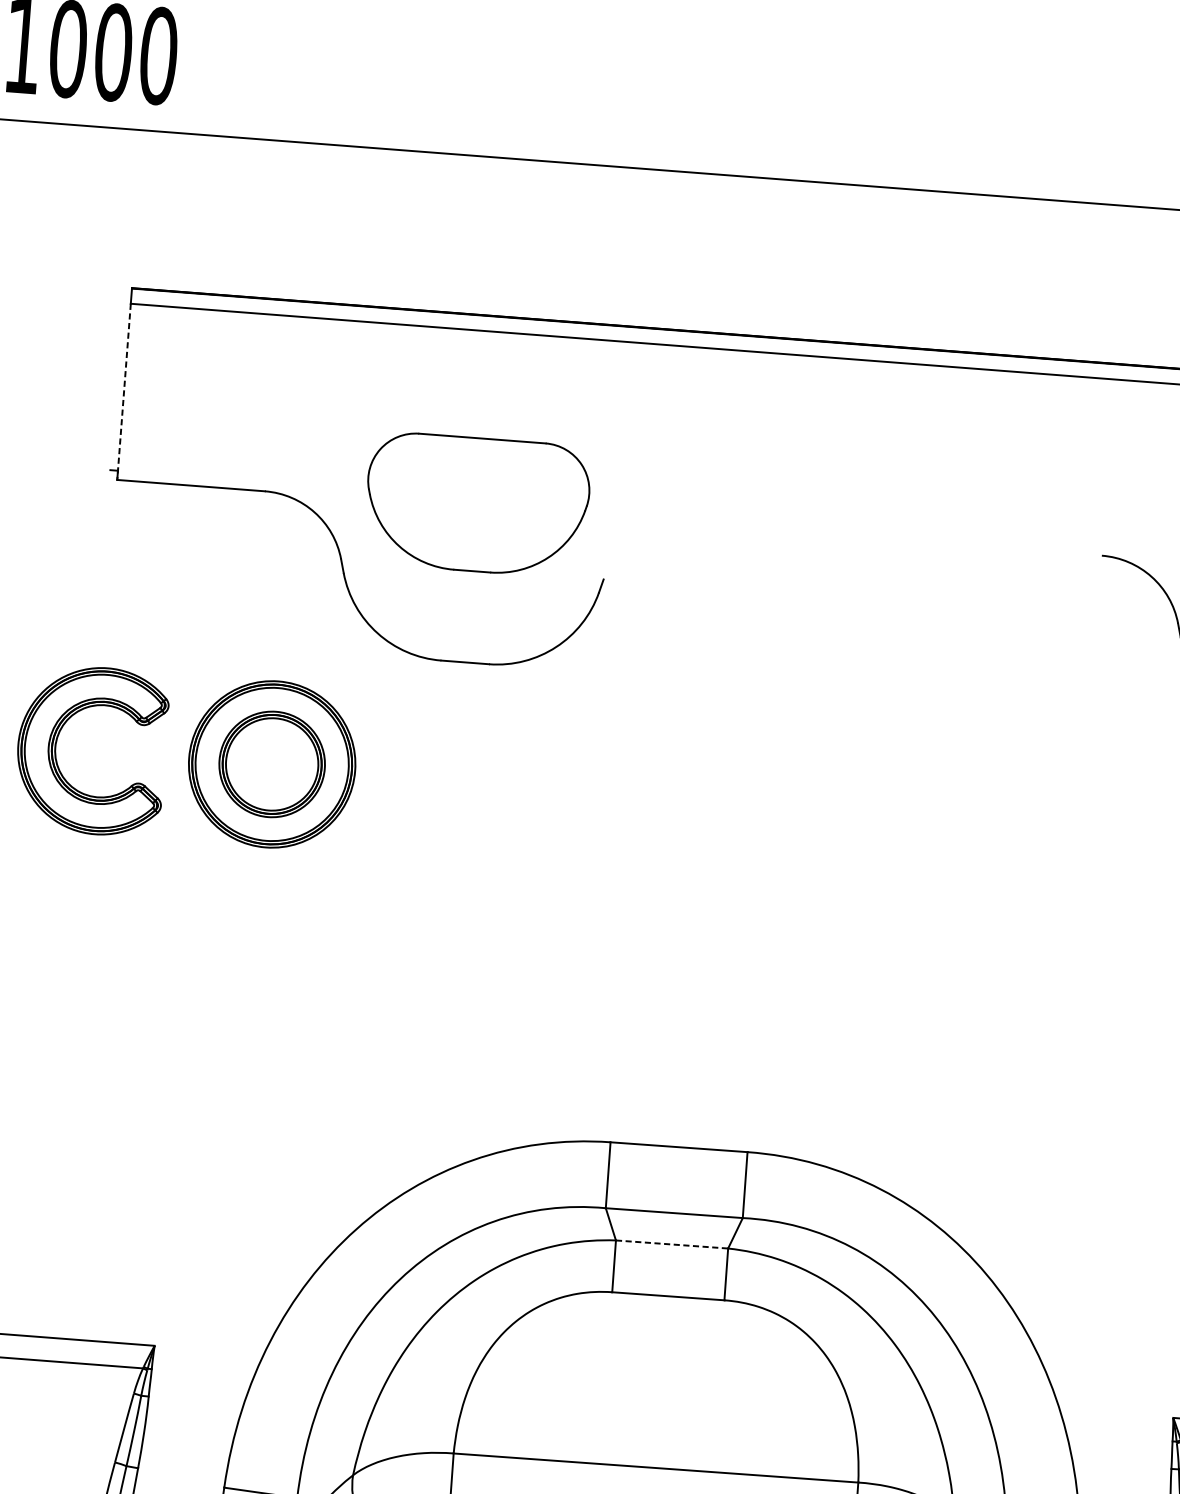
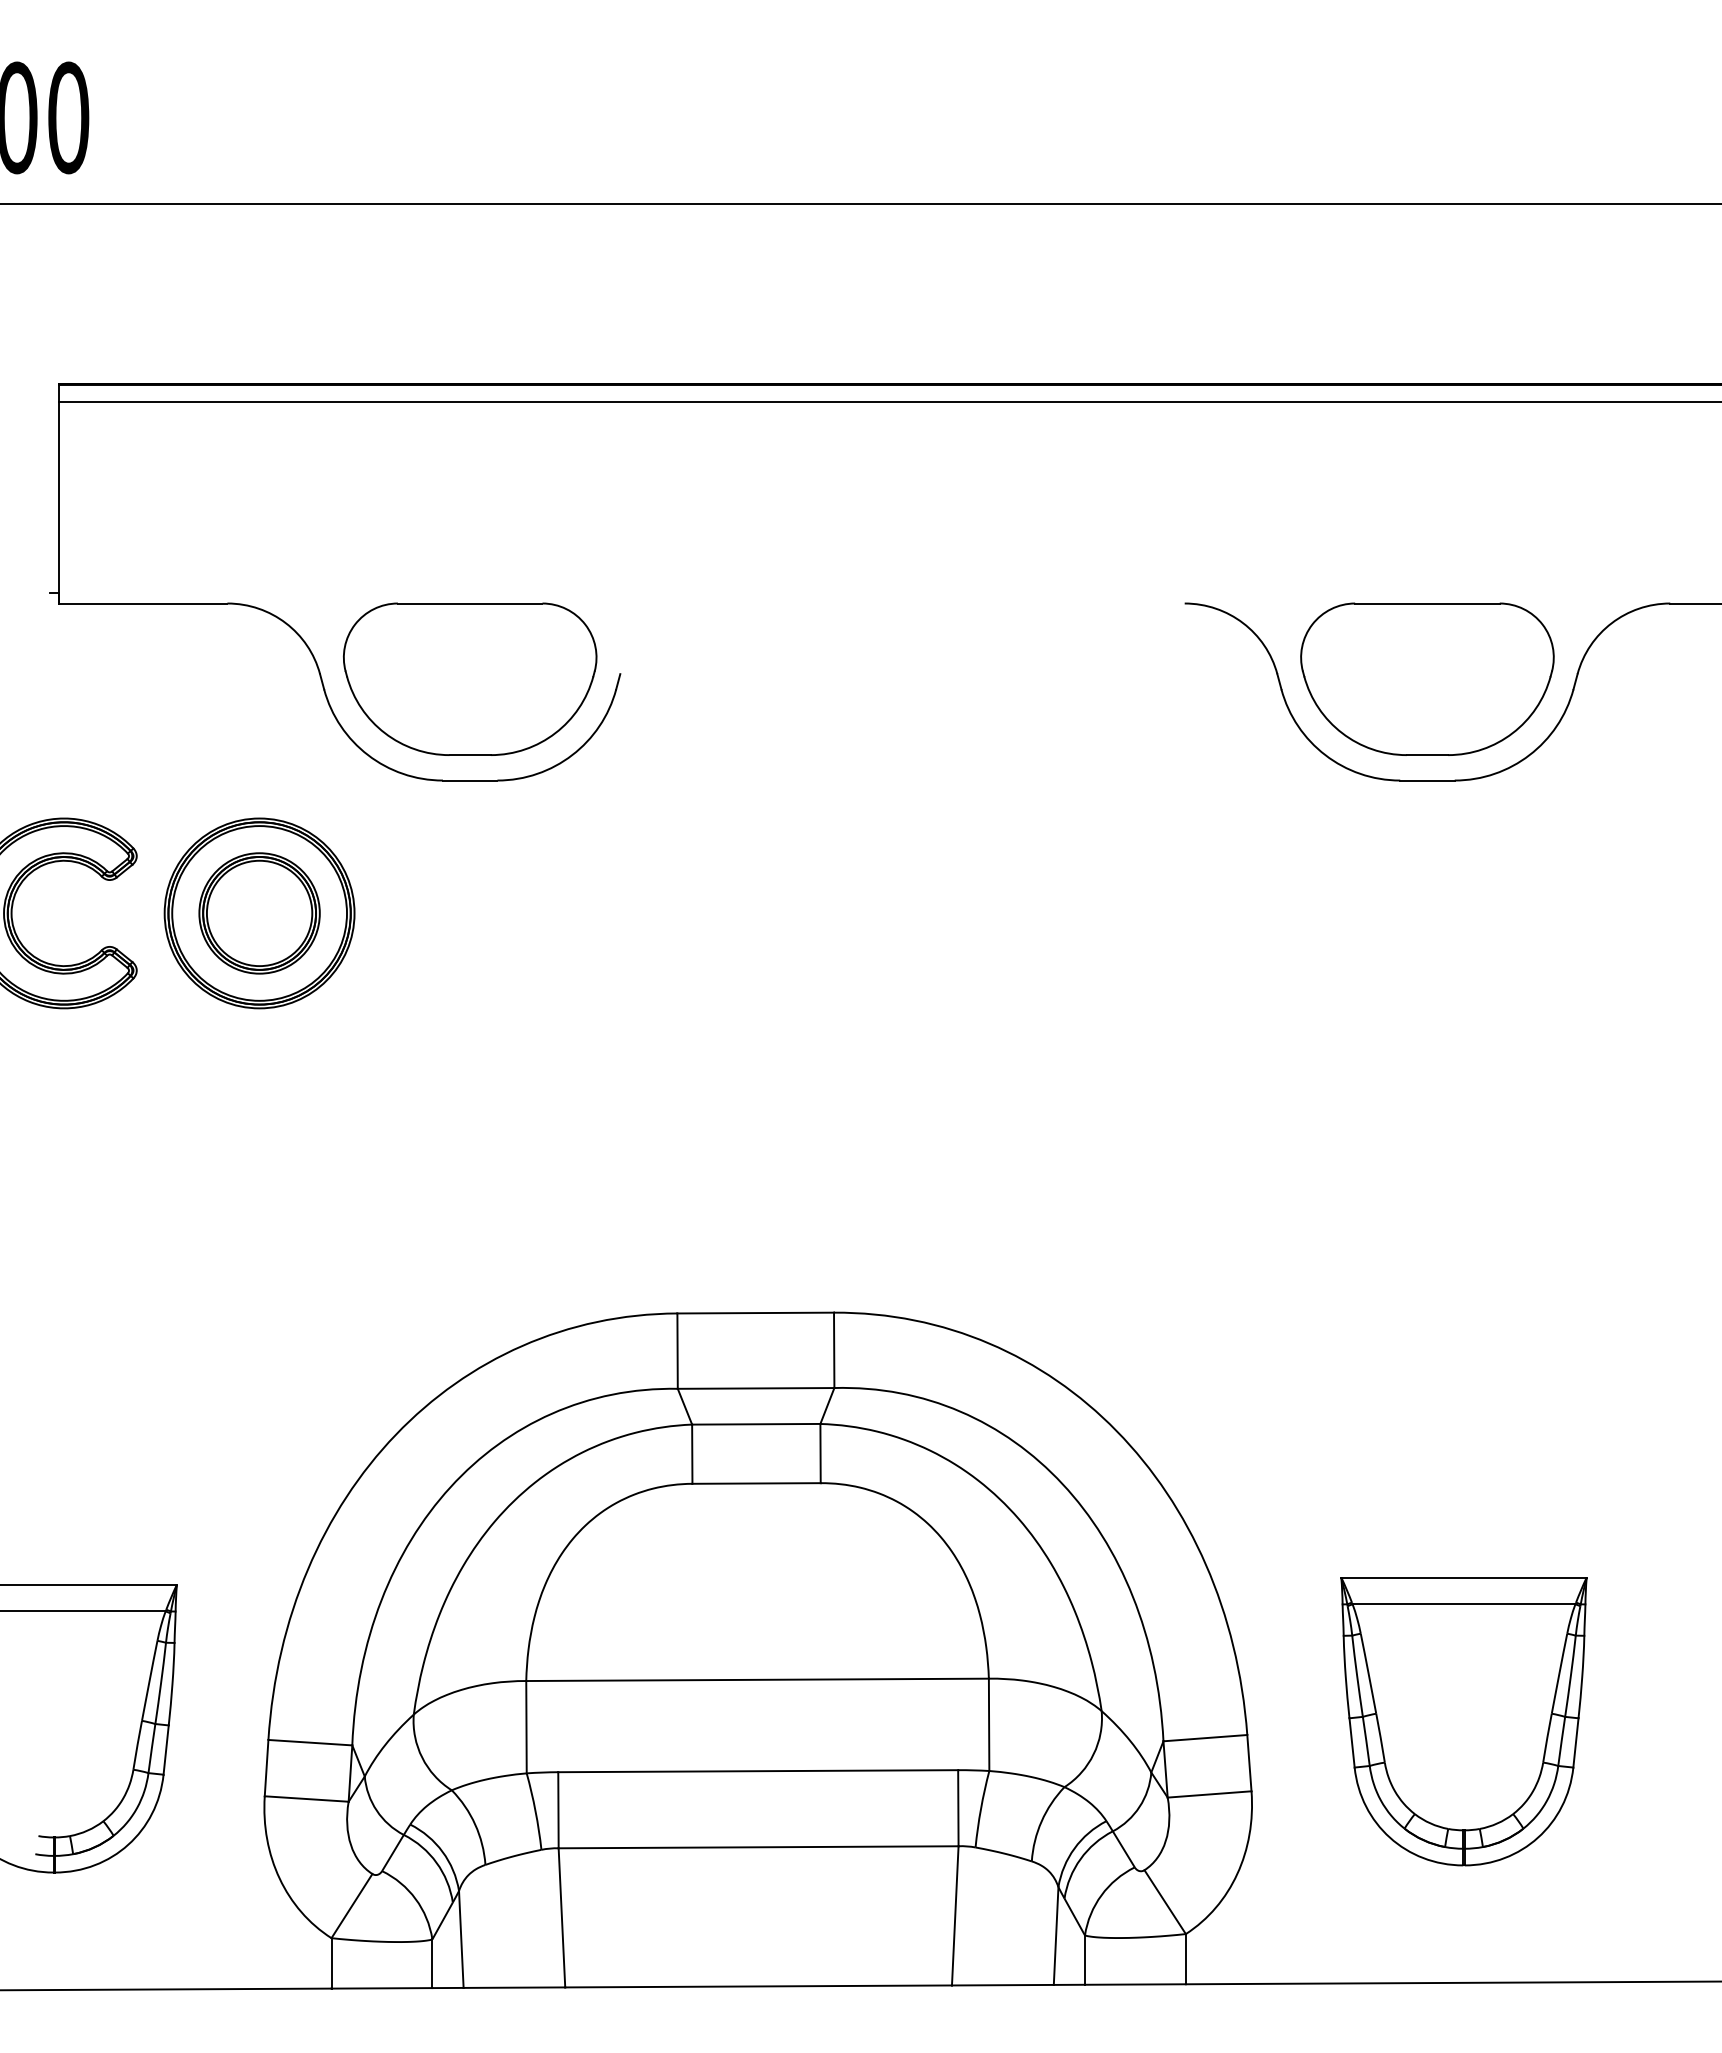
line: (123, 391) -> (58, 502), dashed -> solid
part: (477, 504) -> (470, 678), moved
line: (672, 1244) -> (756, 1424), dashed -> solid

